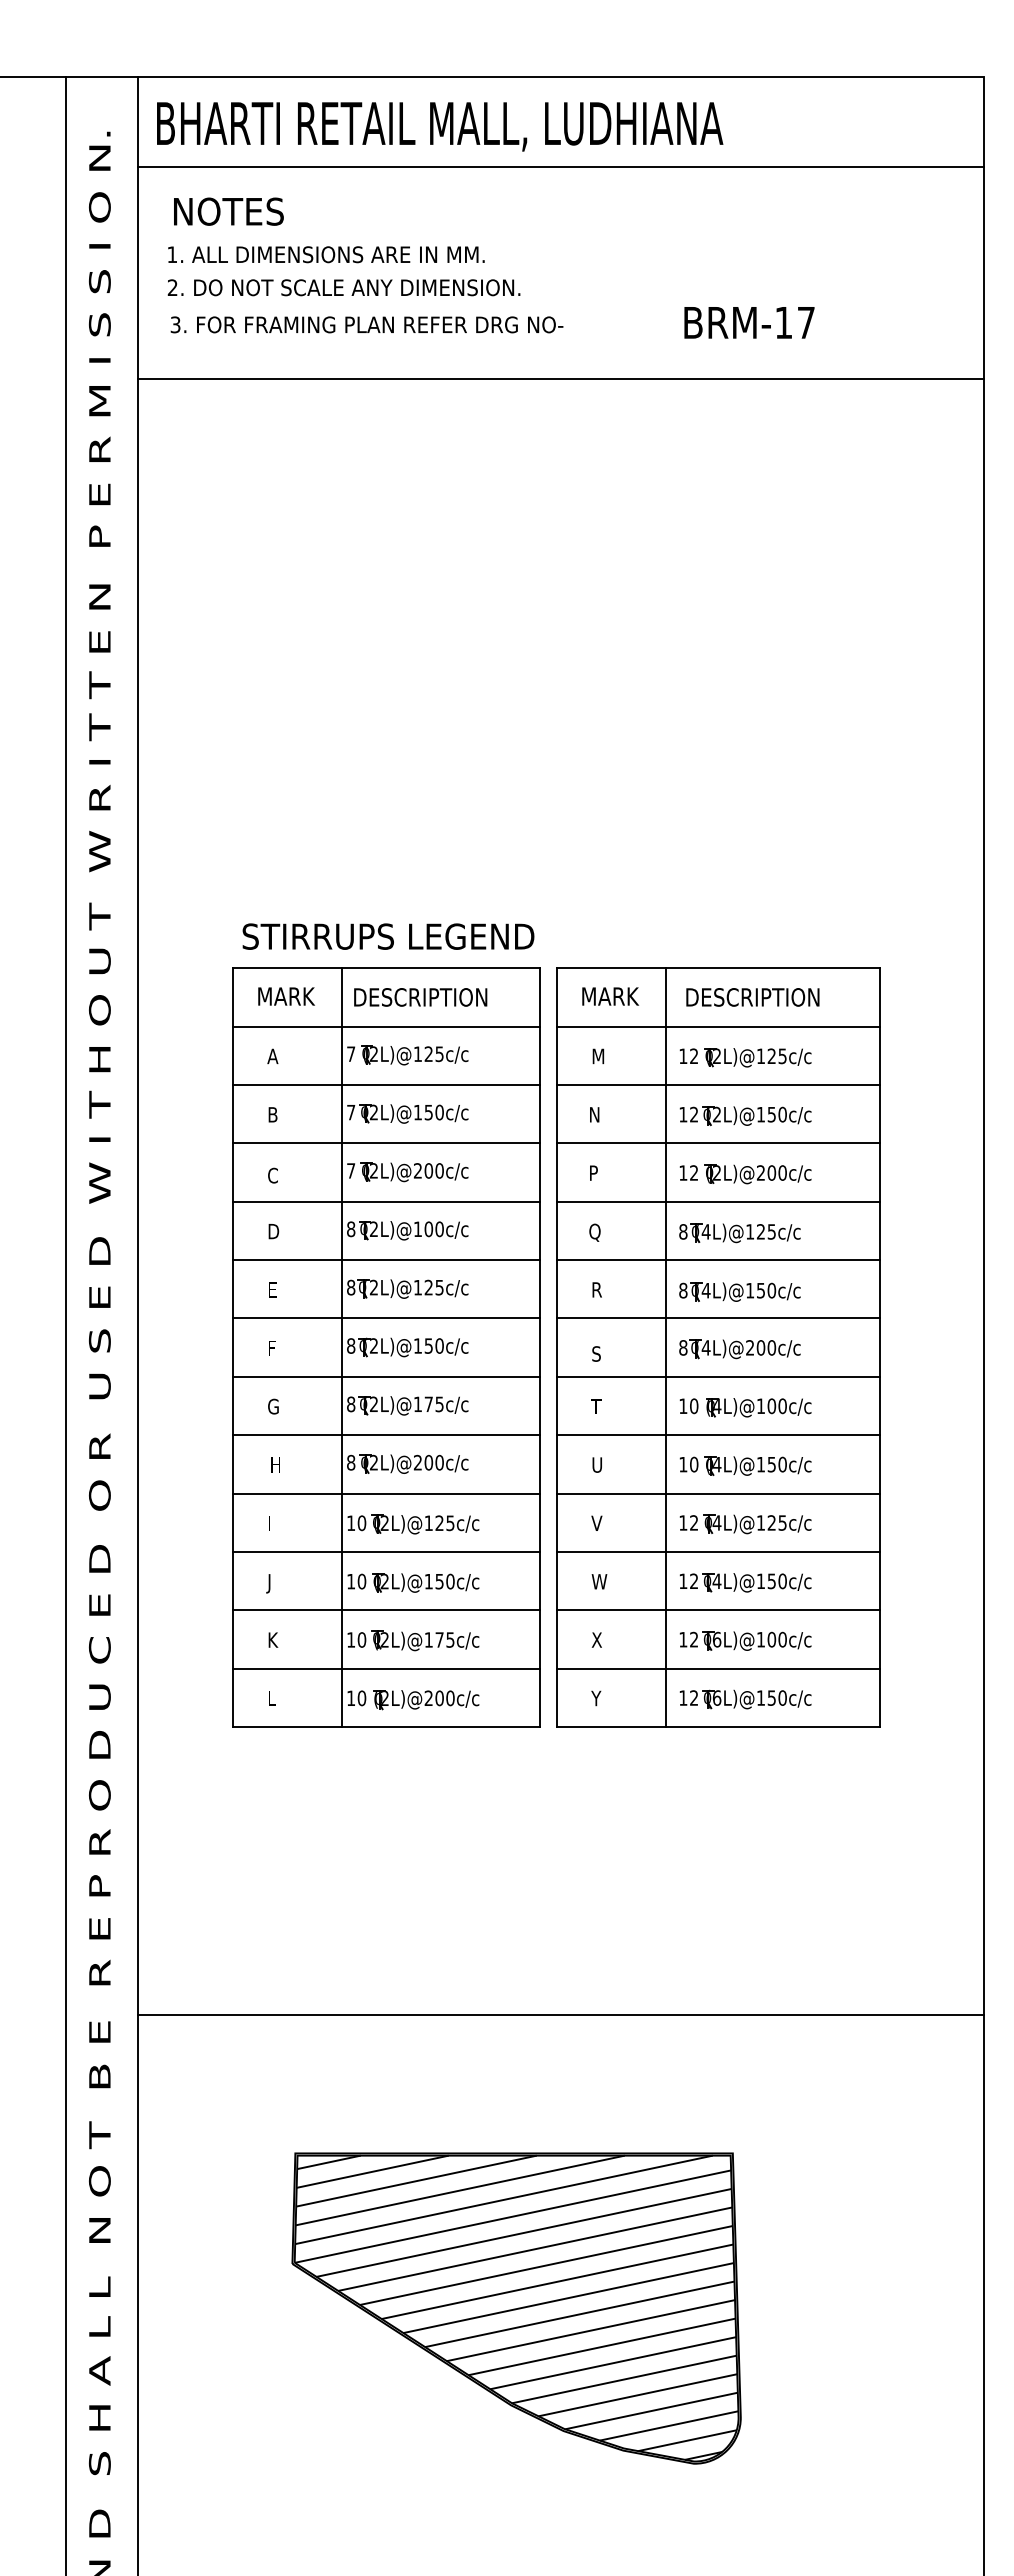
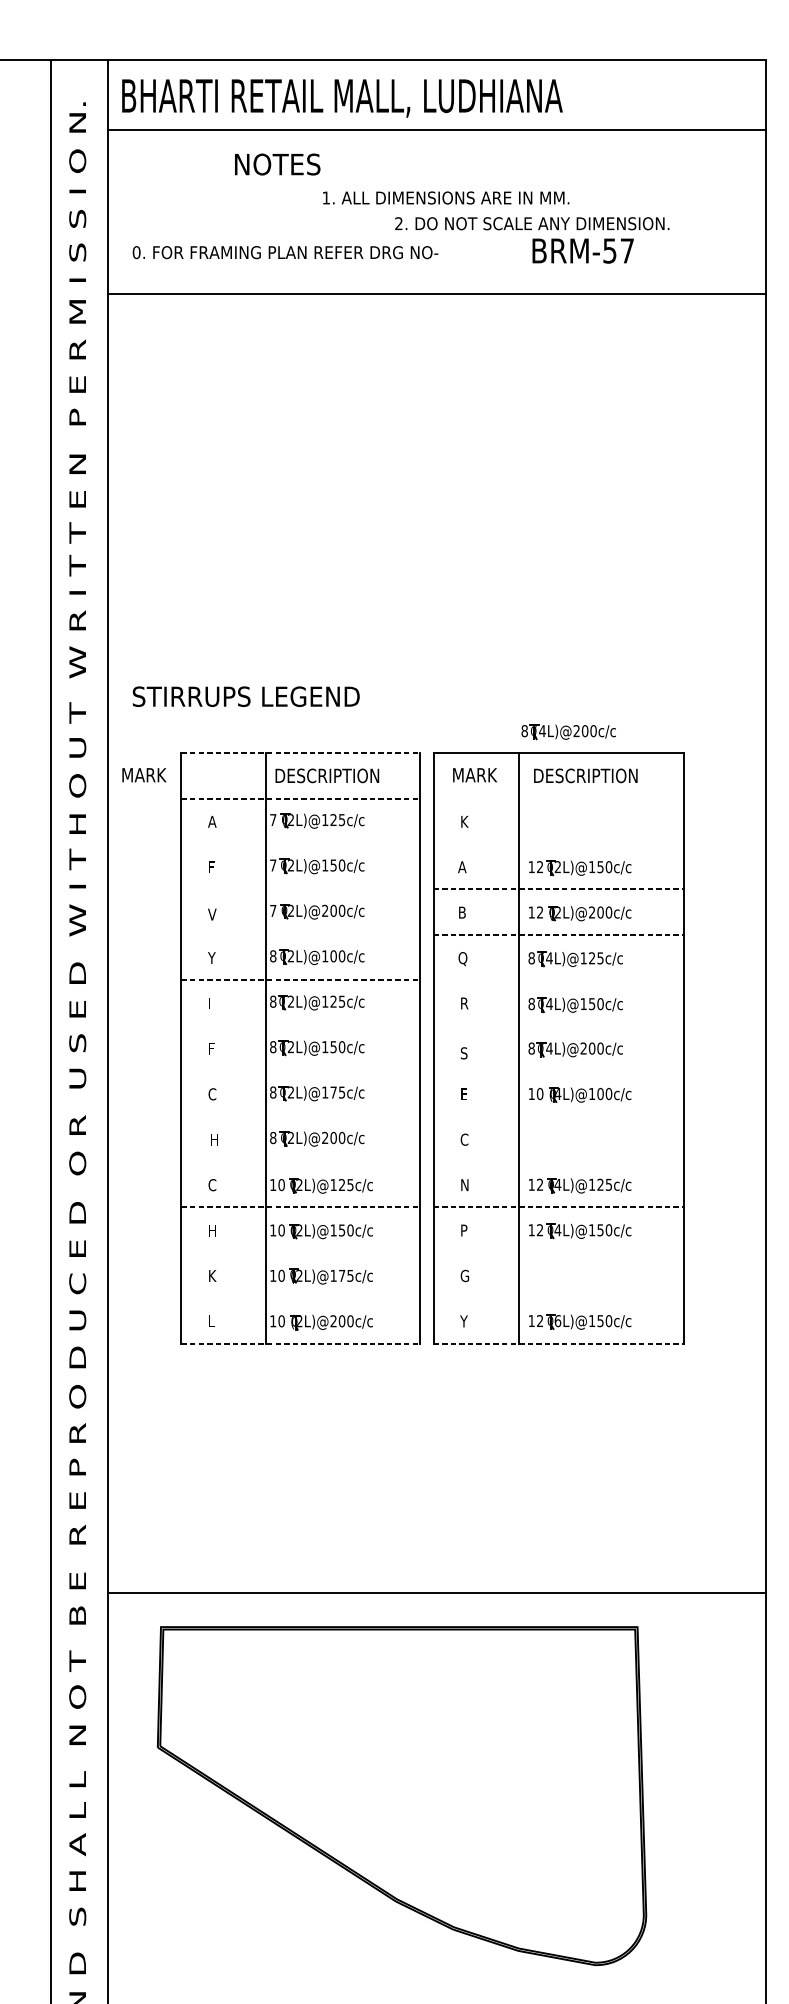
text: (228, 211) -> (277, 164), moved
text: (326, 254) -> (446, 197), moved
text: (343, 287) -> (531, 223), moved
text: (783, 323) -> (609, 251), BRM-17 -> BRM-57
text: (175, 324) -> (136, 252), 3. -> 0.
text: (388, 936) -> (246, 696), moved
part: (730, 941) -> (568, 732), added
line: (386, 968) -> (300, 753), solid -> dashed
text: (286, 996) -> (144, 775), moved
line: (386, 1026) -> (300, 798), solid -> dashed
line: (718, 1026) -> (559, 798), removed
text: (599, 1056) -> (466, 821), M -> K
part: (745, 1057) -> (580, 822), removed
line: (386, 1084) -> (300, 843), removed
line: (718, 1084) -> (559, 843), removed
text: (272, 1114) -> (212, 866), B -> F
text: (593, 1114) -> (461, 866), N -> A
line: (386, 1143) -> (300, 889), removed
line: (718, 1143) -> (559, 889), solid -> dashed
text: (594, 1172) -> (462, 912), P -> B
text: (272, 1175) -> (212, 914), C -> V
line: (386, 1201) -> (300, 934), removed
line: (718, 1201) -> (559, 934), solid -> dashed
text: (273, 1231) -> (212, 958), D -> Y
line: (386, 1260) -> (300, 980), solid -> dashed
line: (718, 1260) -> (559, 980), removed
text: (273, 1289) -> (212, 1003), E -> I
line: (386, 1318) -> (300, 1025), removed
line: (718, 1318) -> (559, 1025), removed
line: (386, 1376) -> (300, 1070), removed
line: (718, 1376) -> (559, 1070), removed
text: (276, 1406) -> (215, 1094), G -> C
text: (596, 1406) -> (464, 1094), T -> E
line: (386, 1435) -> (300, 1116), removed
line: (718, 1435) -> (559, 1116), removed
text: (596, 1464) -> (464, 1139), U -> C
part: (745, 1465) -> (580, 1140), removed
line: (386, 1493) -> (300, 1161), removed
line: (718, 1493) -> (559, 1161), removed
text: (596, 1522) -> (464, 1184), V -> N
text: (272, 1523) -> (212, 1185), I -> C
line: (386, 1551) -> (300, 1207), solid -> dashed
line: (718, 1551) -> (559, 1207), solid -> dashed
text: (599, 1581) -> (466, 1230), W -> P
text: (271, 1583) -> (211, 1231), J -> H
line: (386, 1610) -> (300, 1252), removed
line: (718, 1610) -> (559, 1252), removed
text: (596, 1639) -> (464, 1275), X -> G
part: (745, 1640) -> (580, 1276), removed
line: (386, 1668) -> (300, 1298), removed
line: (718, 1668) -> (559, 1298), removed
line: (386, 1727) -> (300, 1343), solid -> dashed
line: (718, 1727) -> (559, 1343), solid -> dashed
line: (560, 2014) -> (436, 1592), moved
part: (516, 2308) -> (401, 1796), size x1.4

